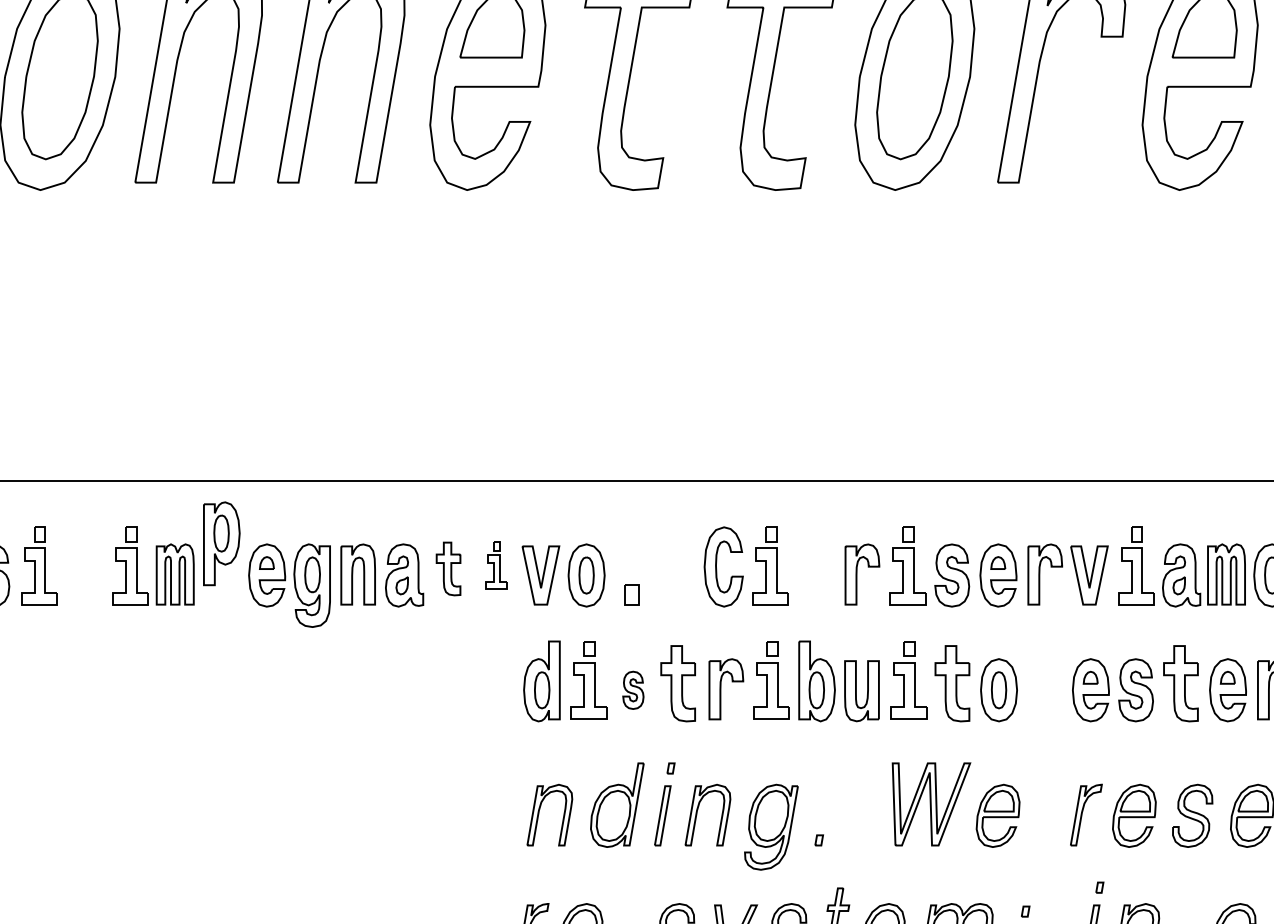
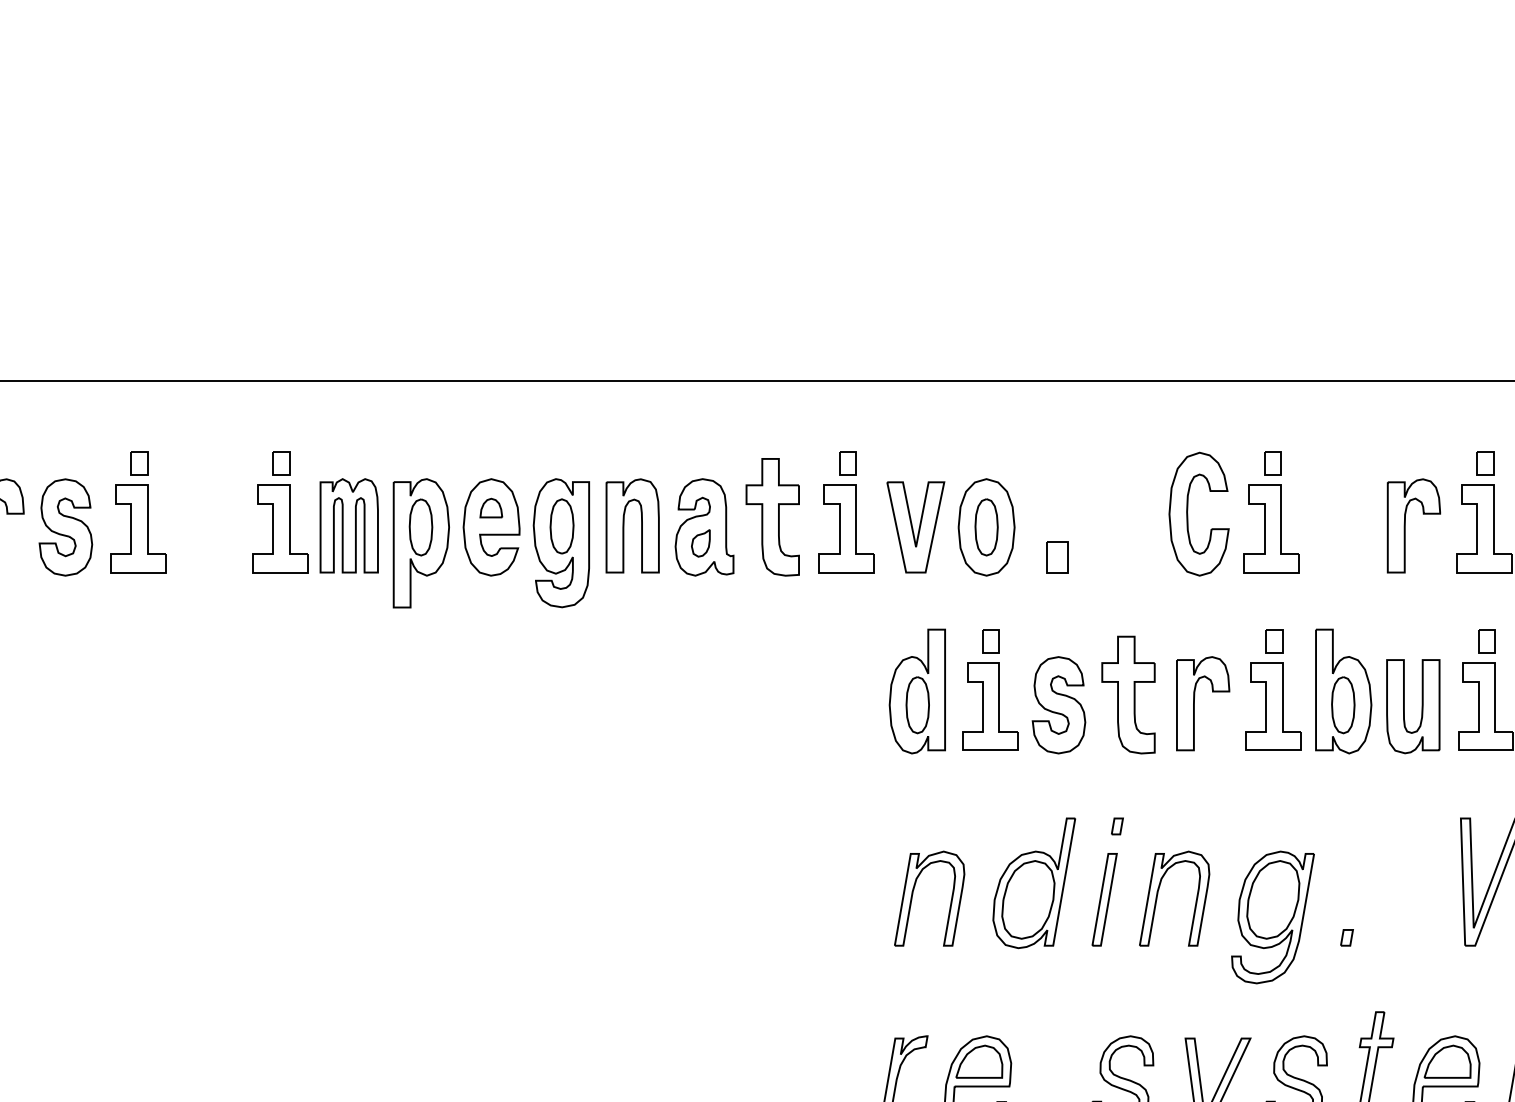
part: (221, 543) -> (420, 542), moved
part: (496, 565) -> (846, 511), size x1.67
part: (448, 568) -> (772, 516), size x1.43
part: (633, 690) -> (1059, 705), size x1.67

